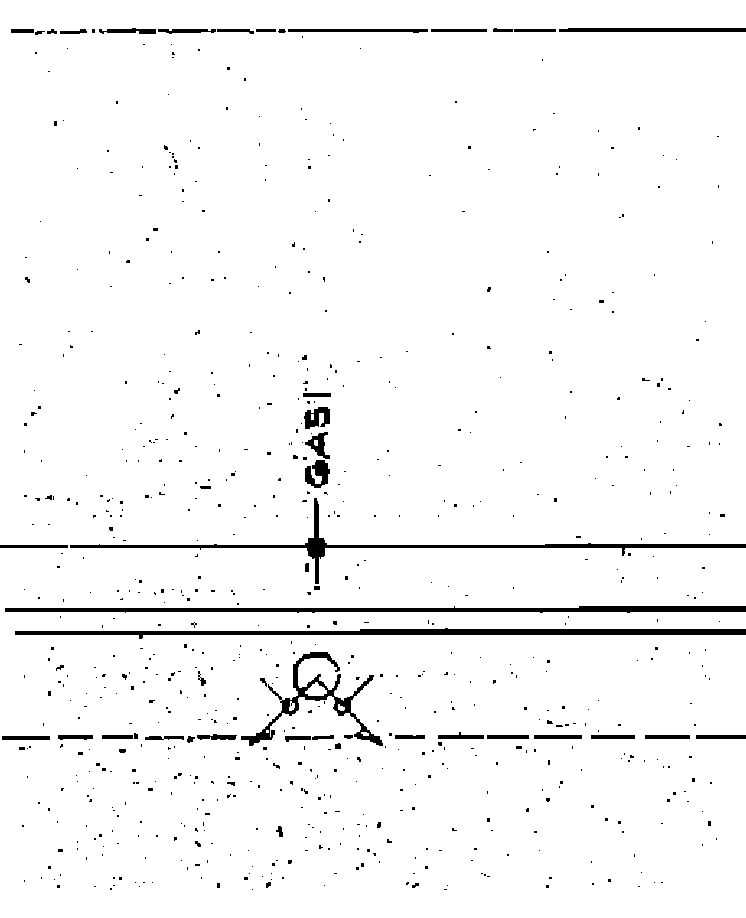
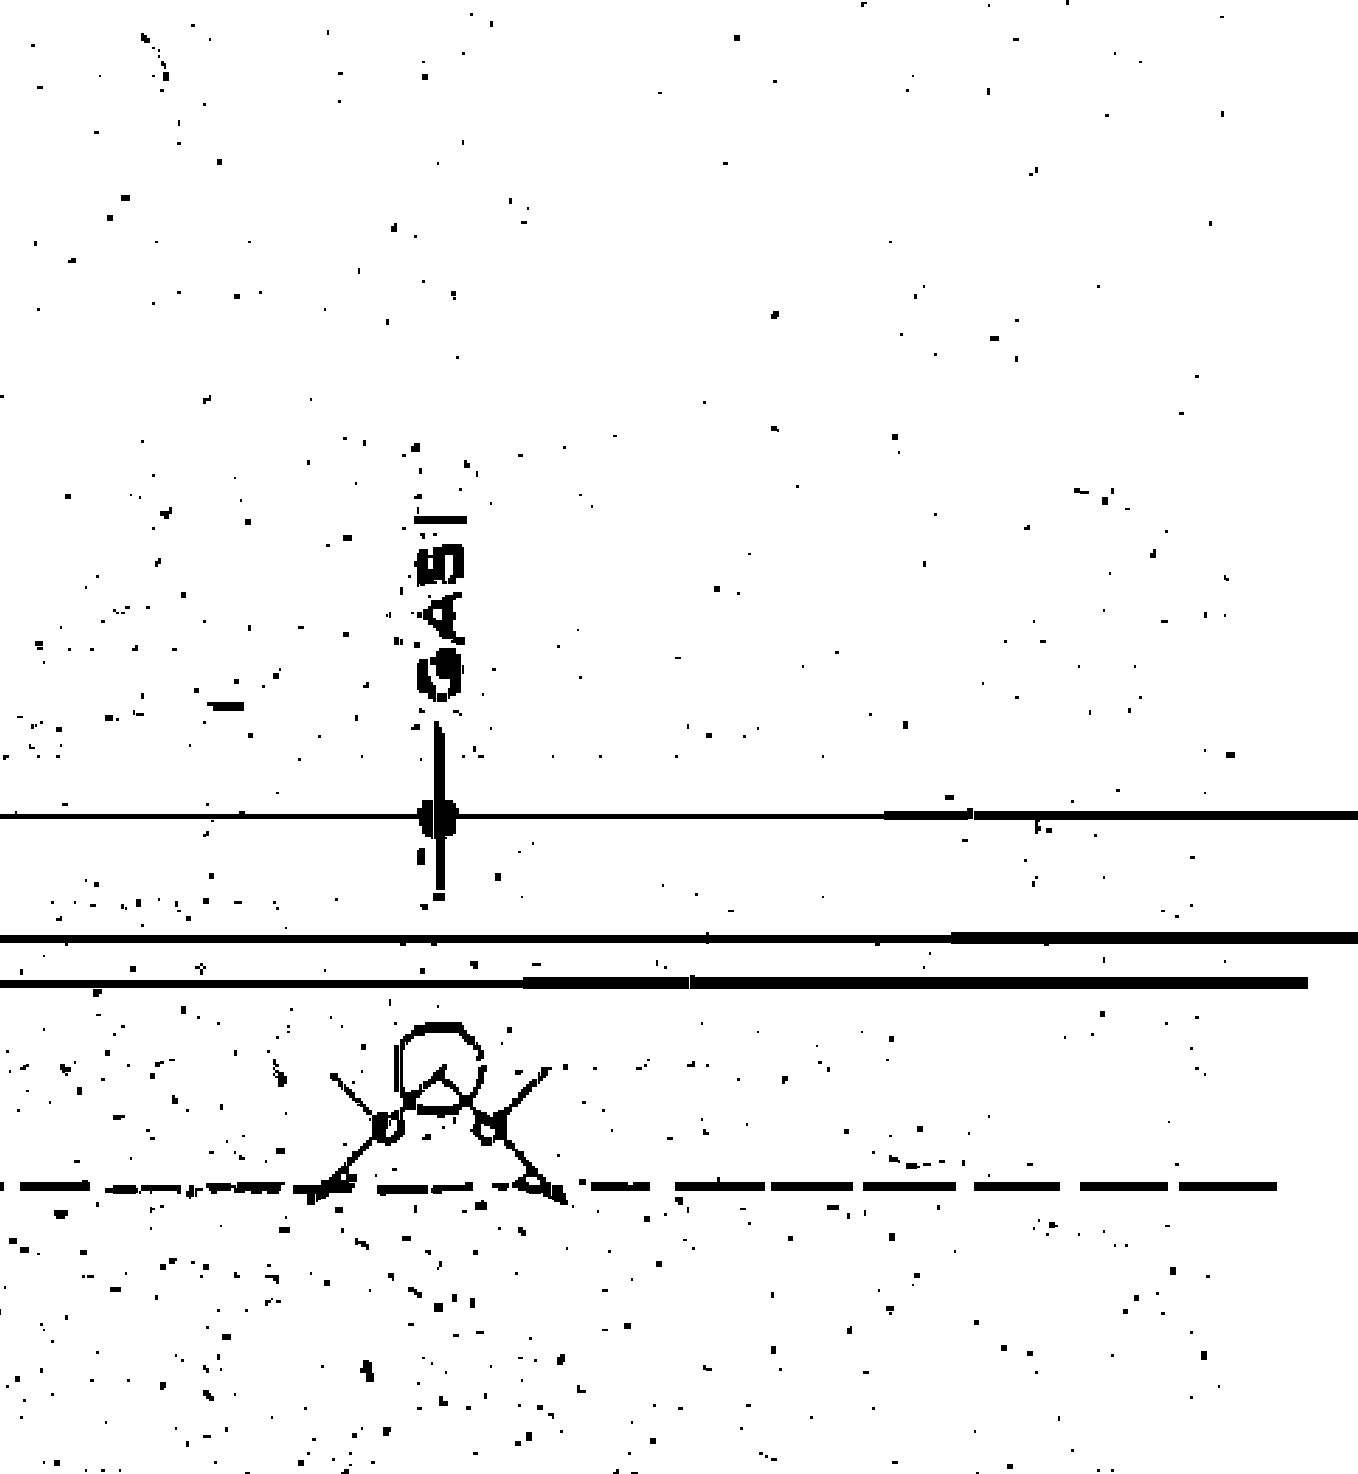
part: (202, 483) -> (216, 693), size x1.6
part: (111, 532) -> (39, 652), moved
part: (200, 676) -> (277, 1069), moved
part: (324, 796) -> (454, 1303), size x1.6
part: (324, 847) -> (454, 1402), size x1.6

